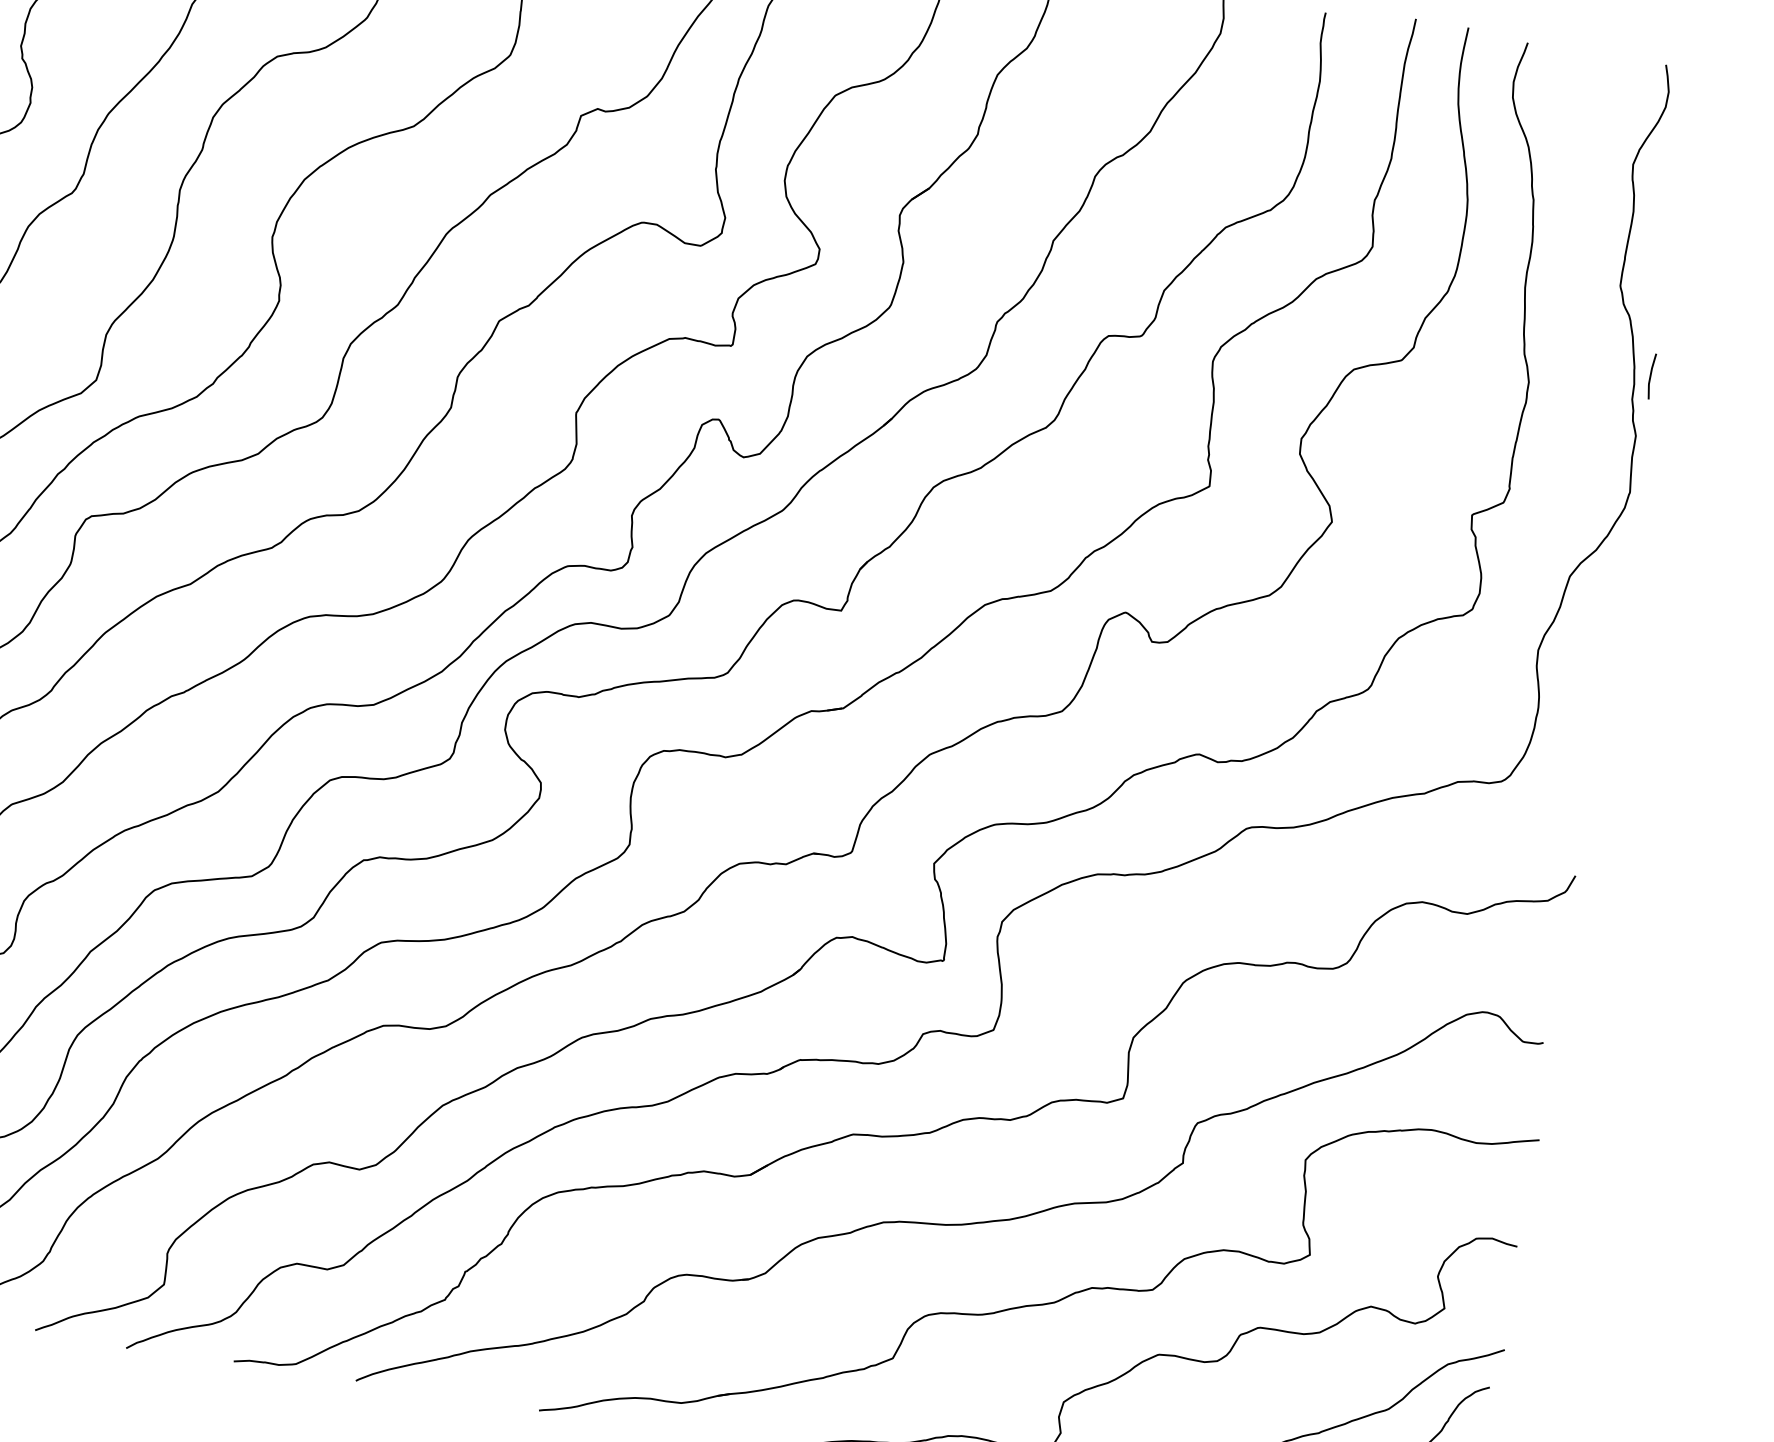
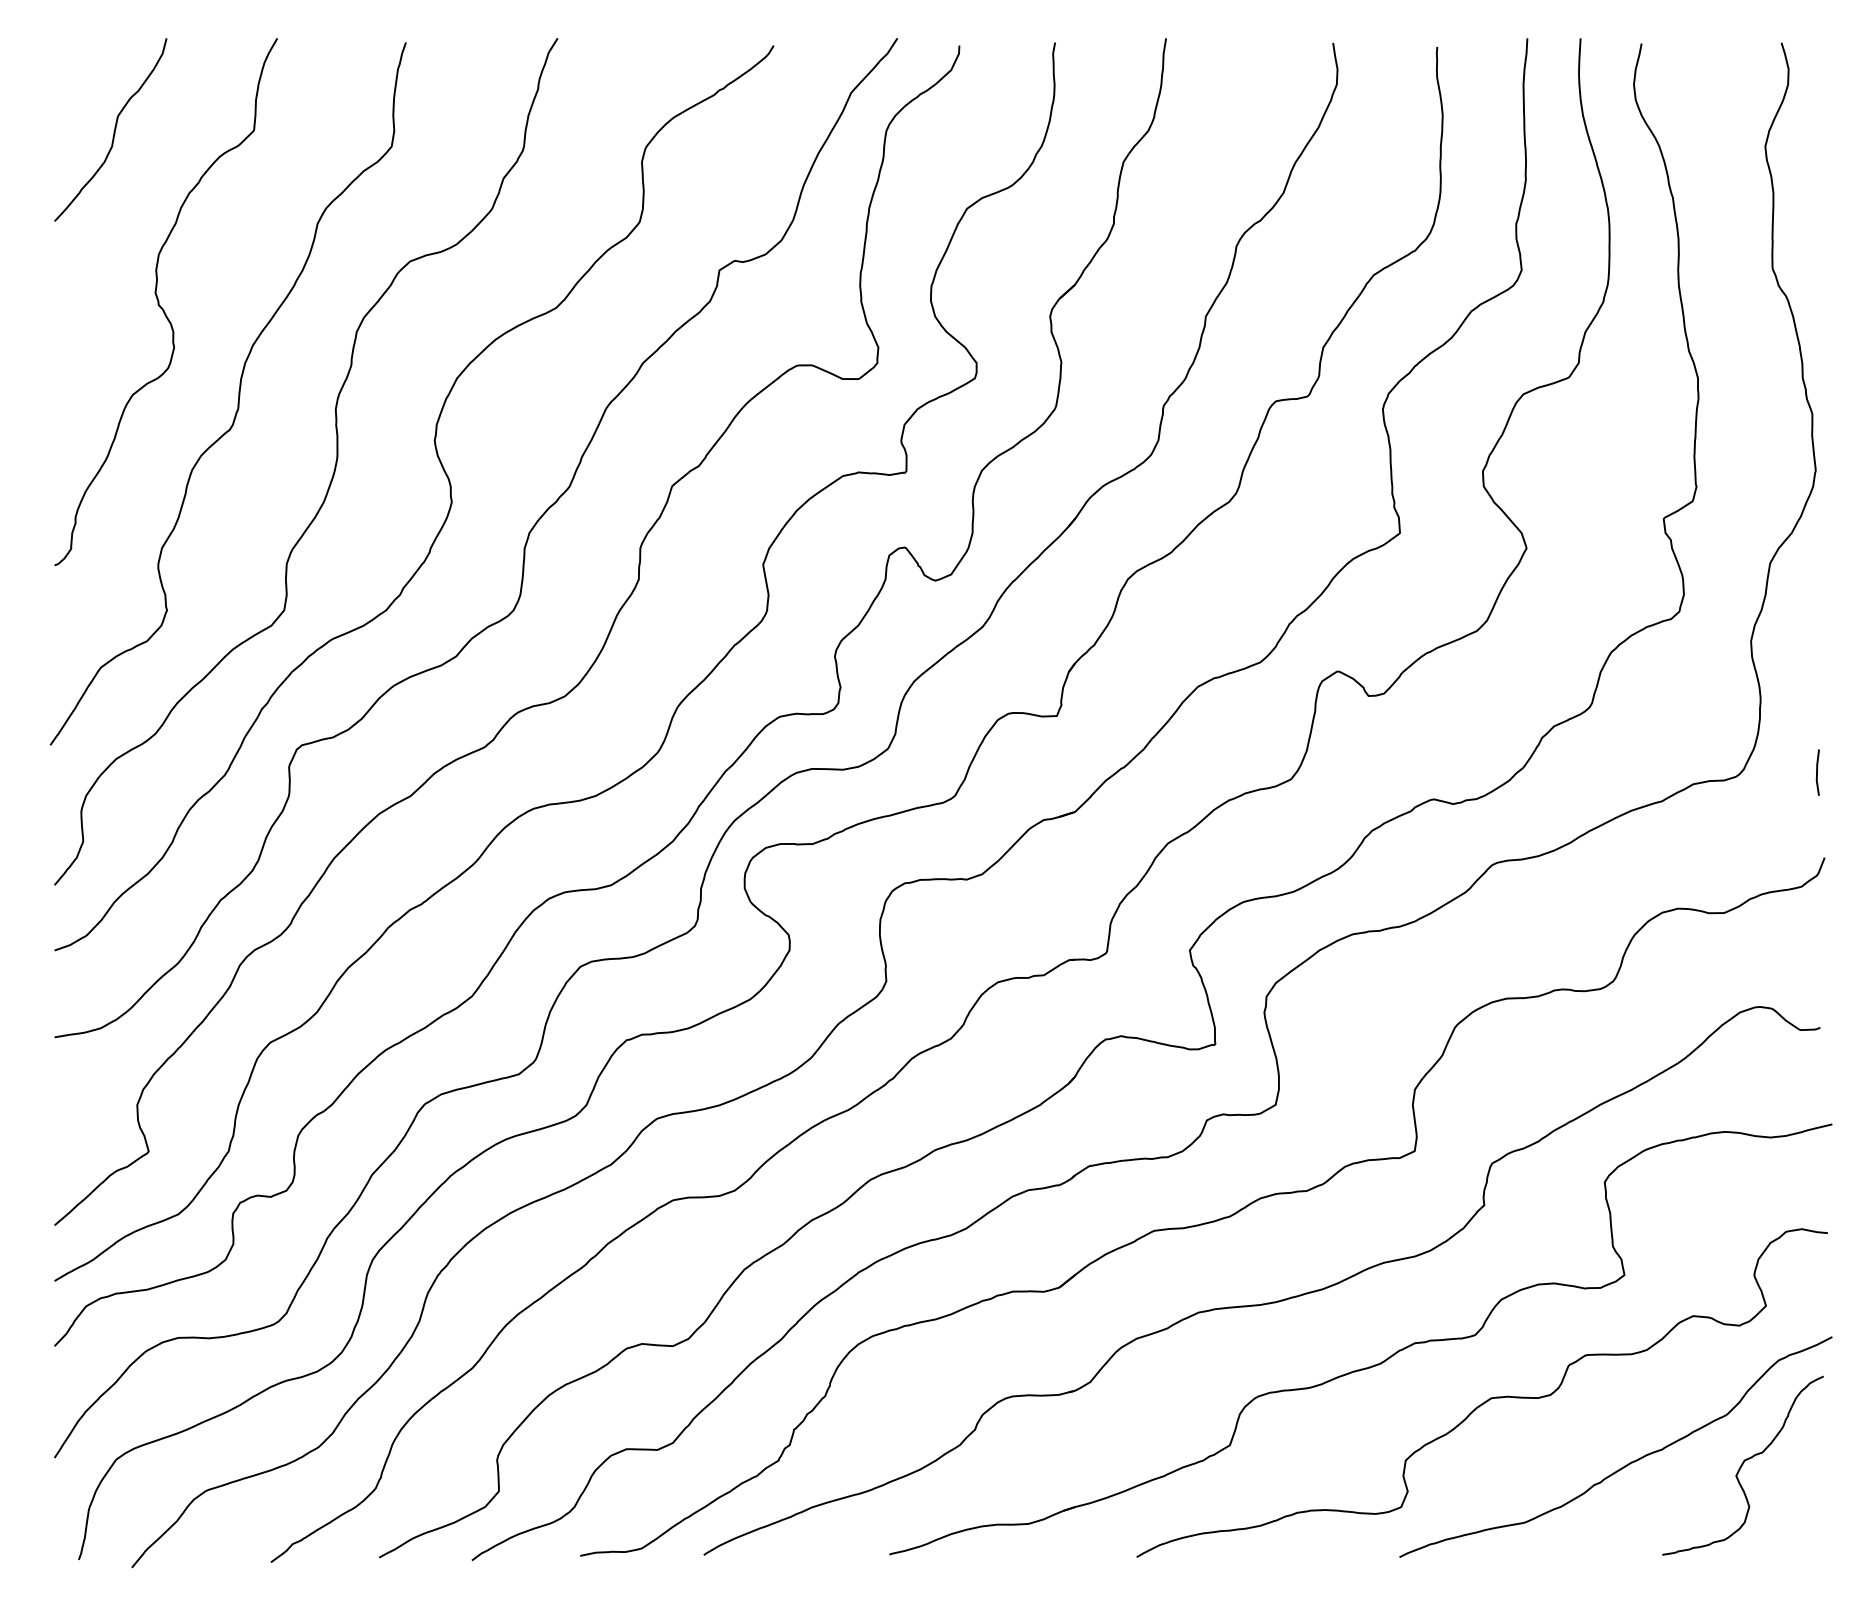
line: (1650, 376) -> (1817, 772), moved

